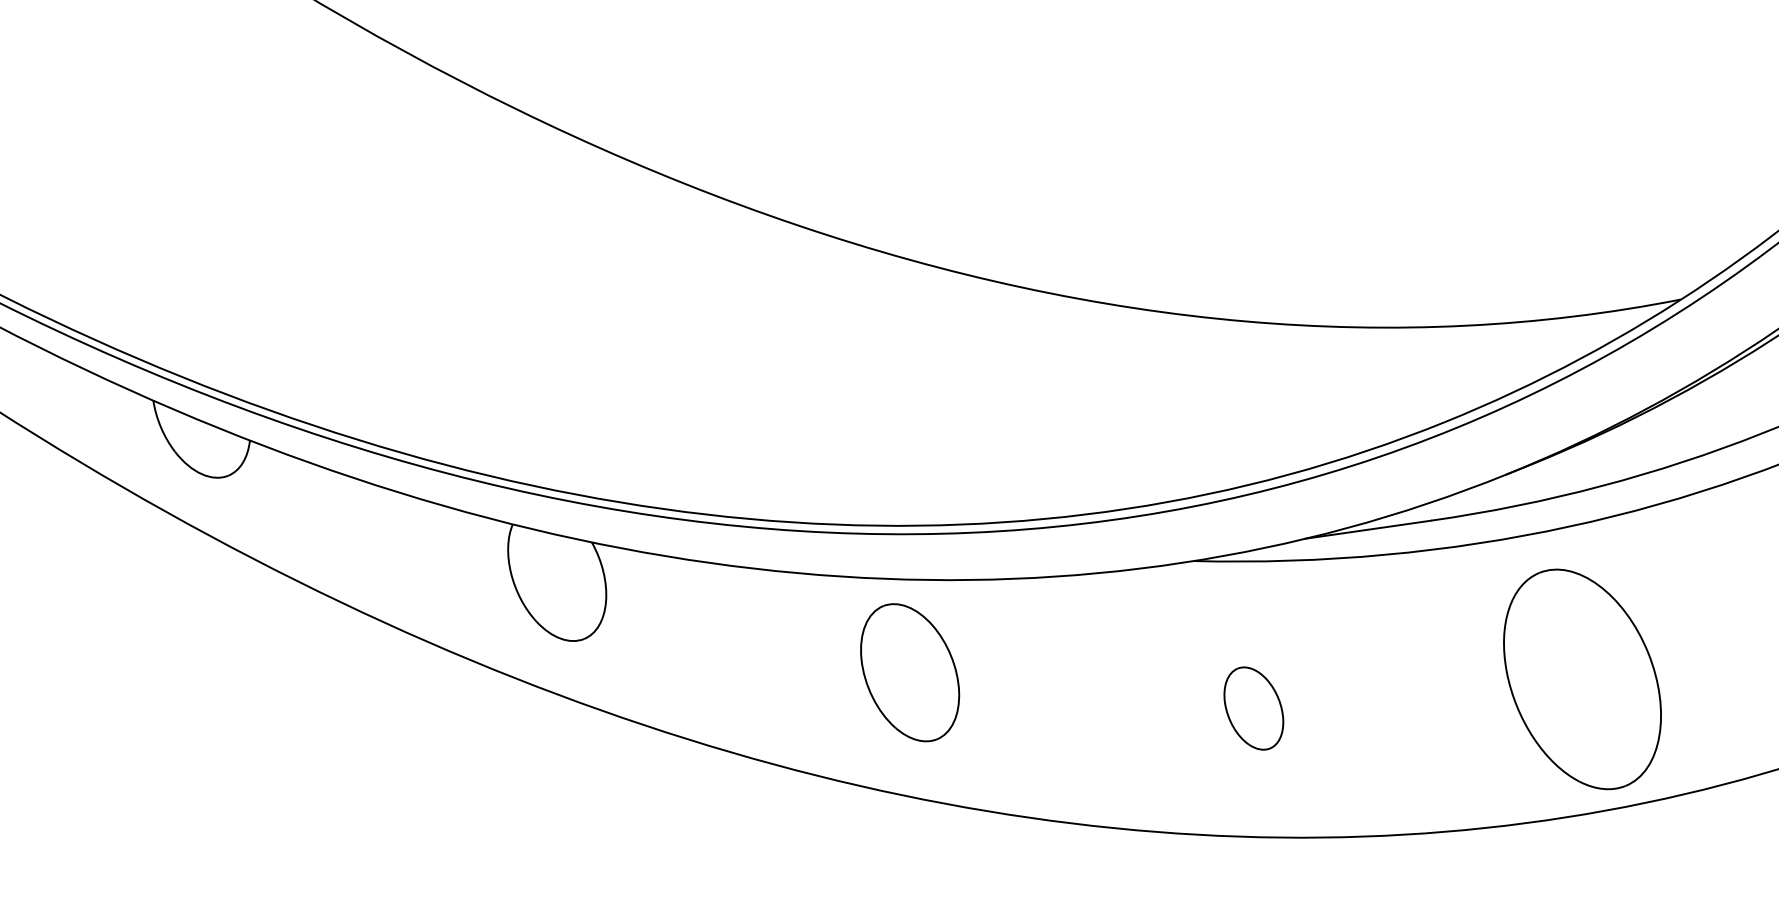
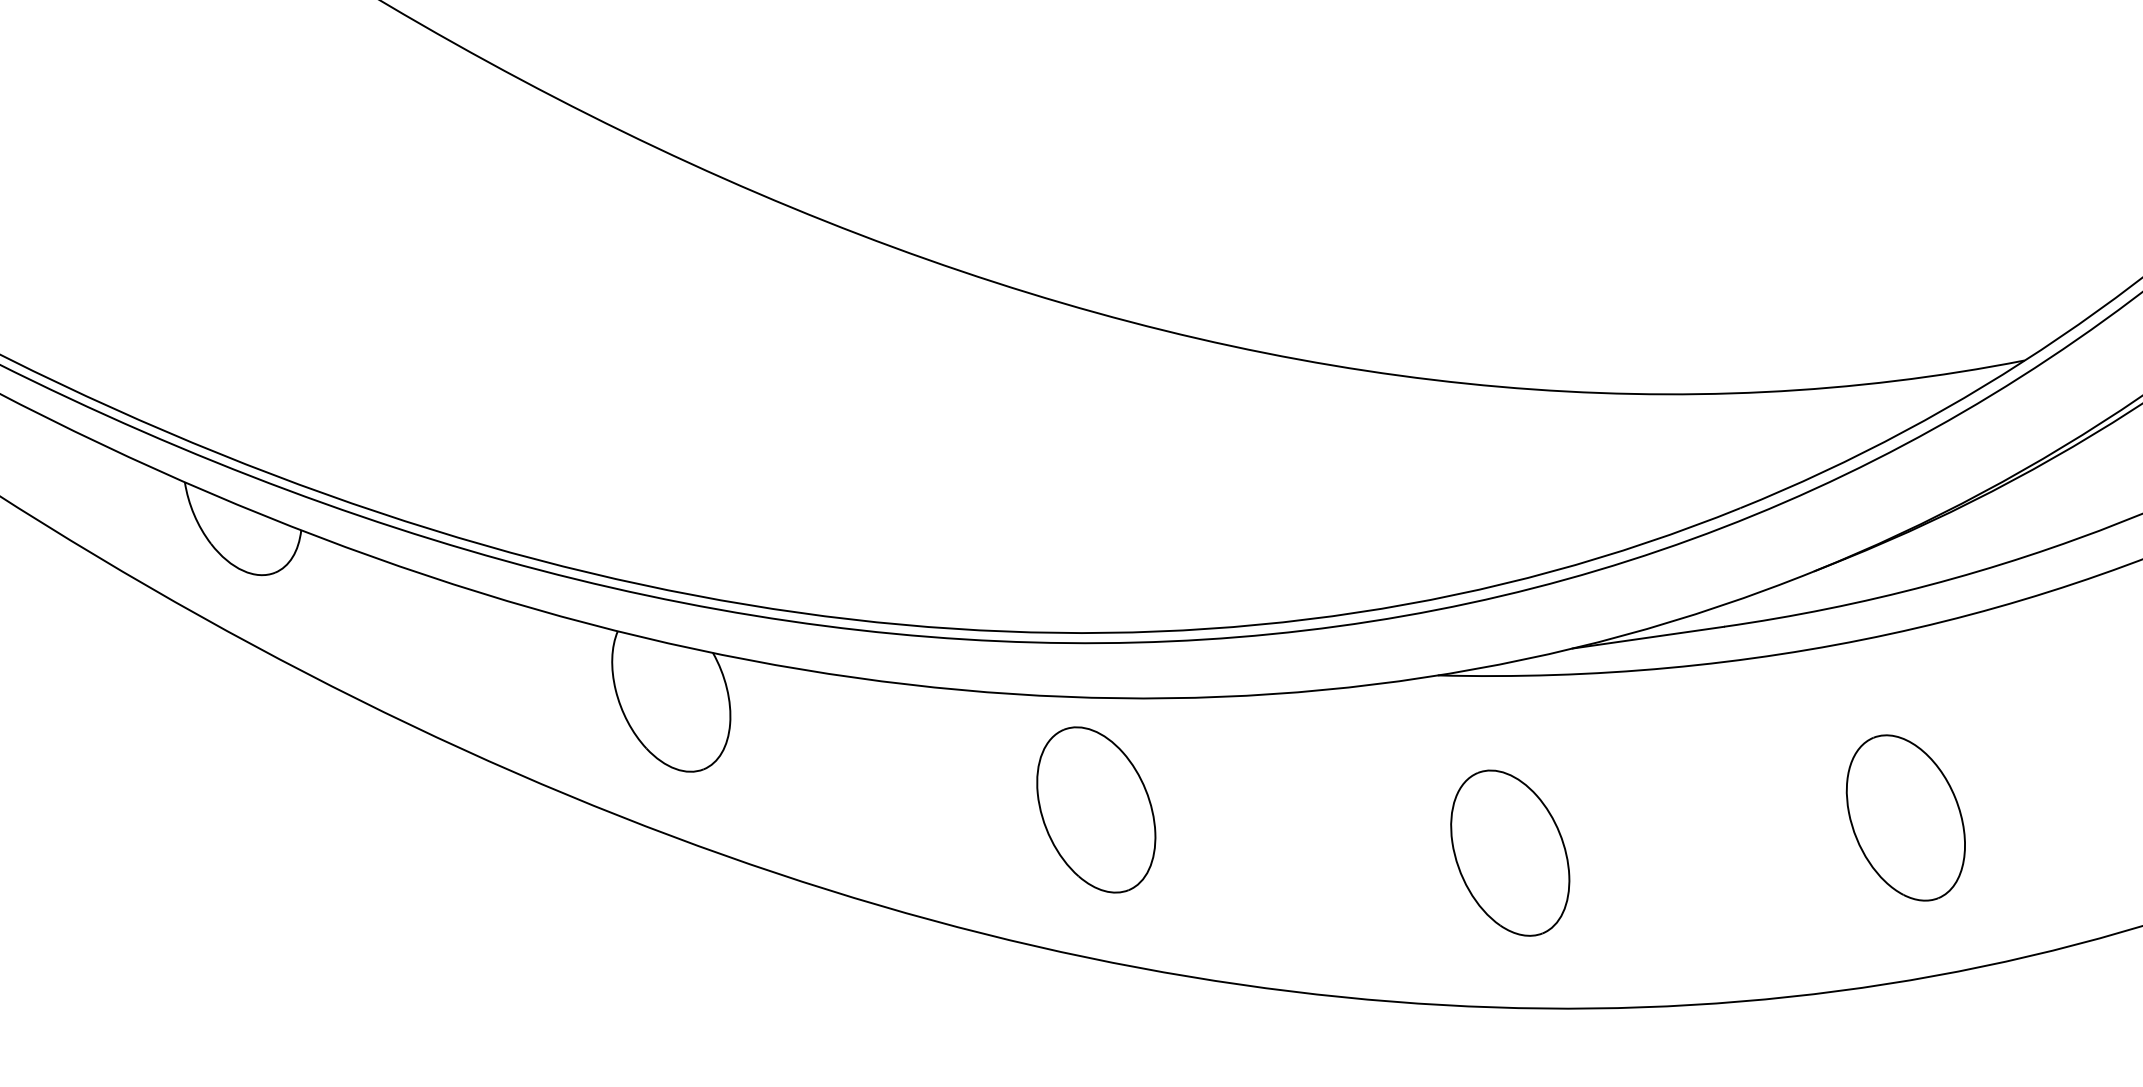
part: (1581, 679) -> (1905, 817), size x0.62
part: (1254, 708) -> (1510, 852), size x1.67

